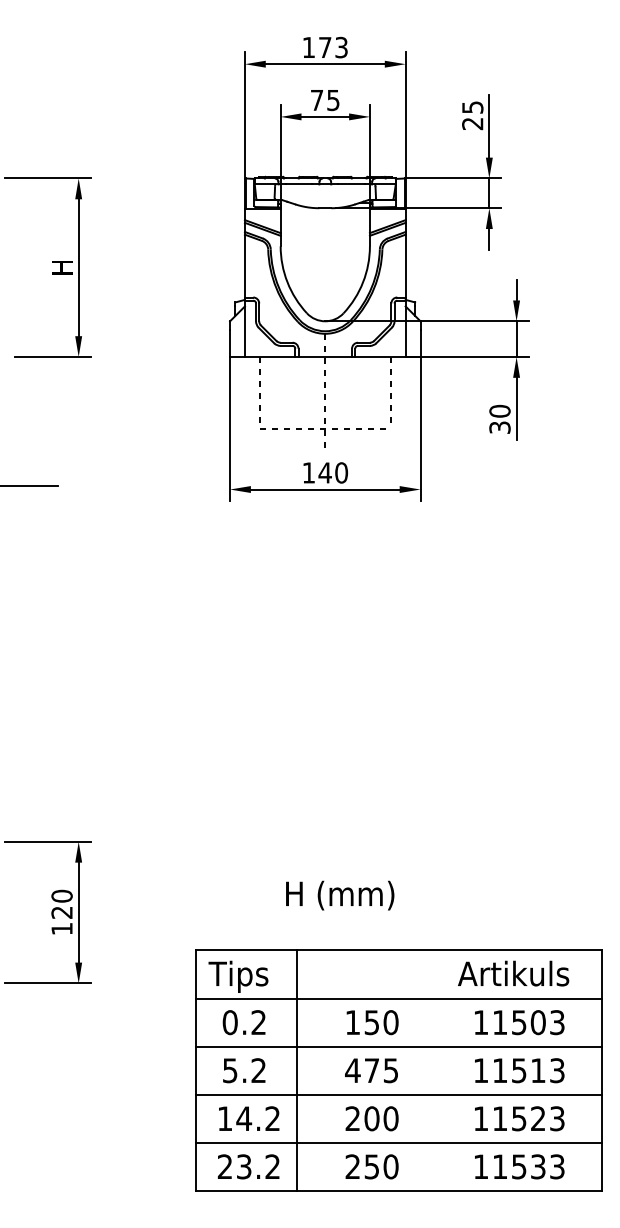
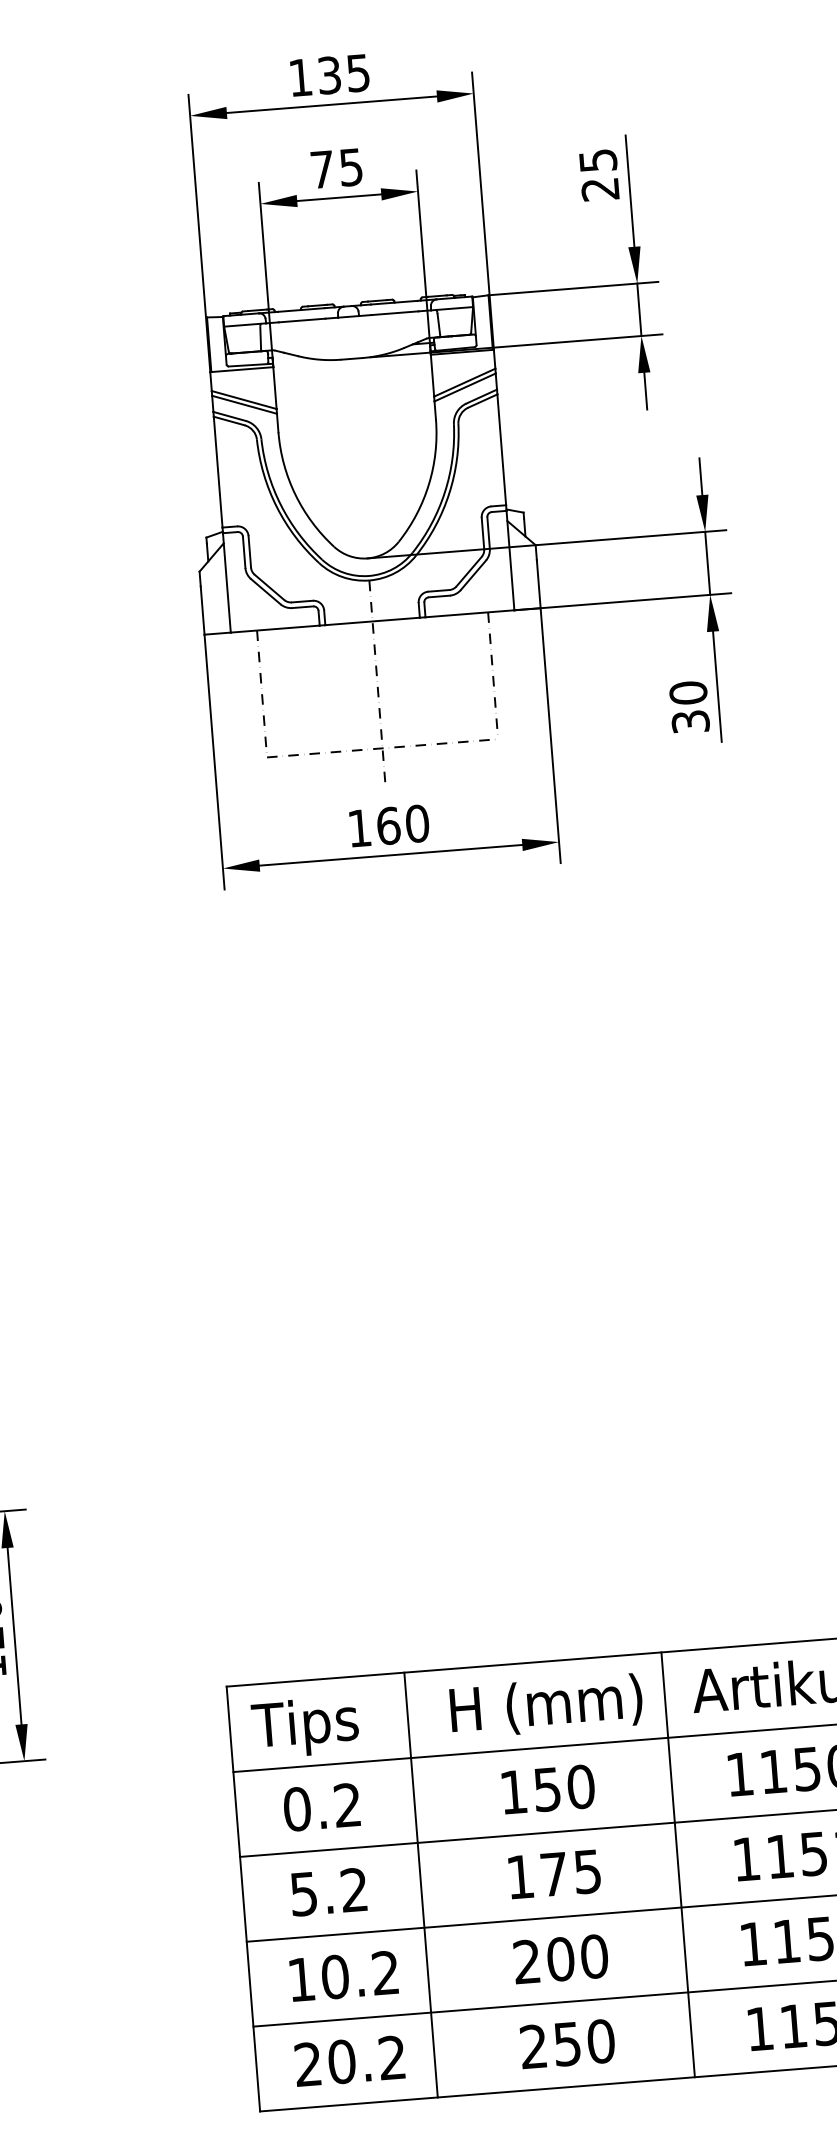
text: (333, 47) -> (344, 74), 173 -> 135
text: (324, 472) -> (387, 825), 140 -> 160
text: (340, 895) -> (547, 1705), moved
text: (352, 1070) -> (519, 1876), 475 -> 175
line: (442, 1070) -> (678, 1864), added
text: (244, 1118) -> (335, 1976), 14.2 -> 10.2
text: (243, 1166) -> (340, 2061), 23.2 -> 20.2

